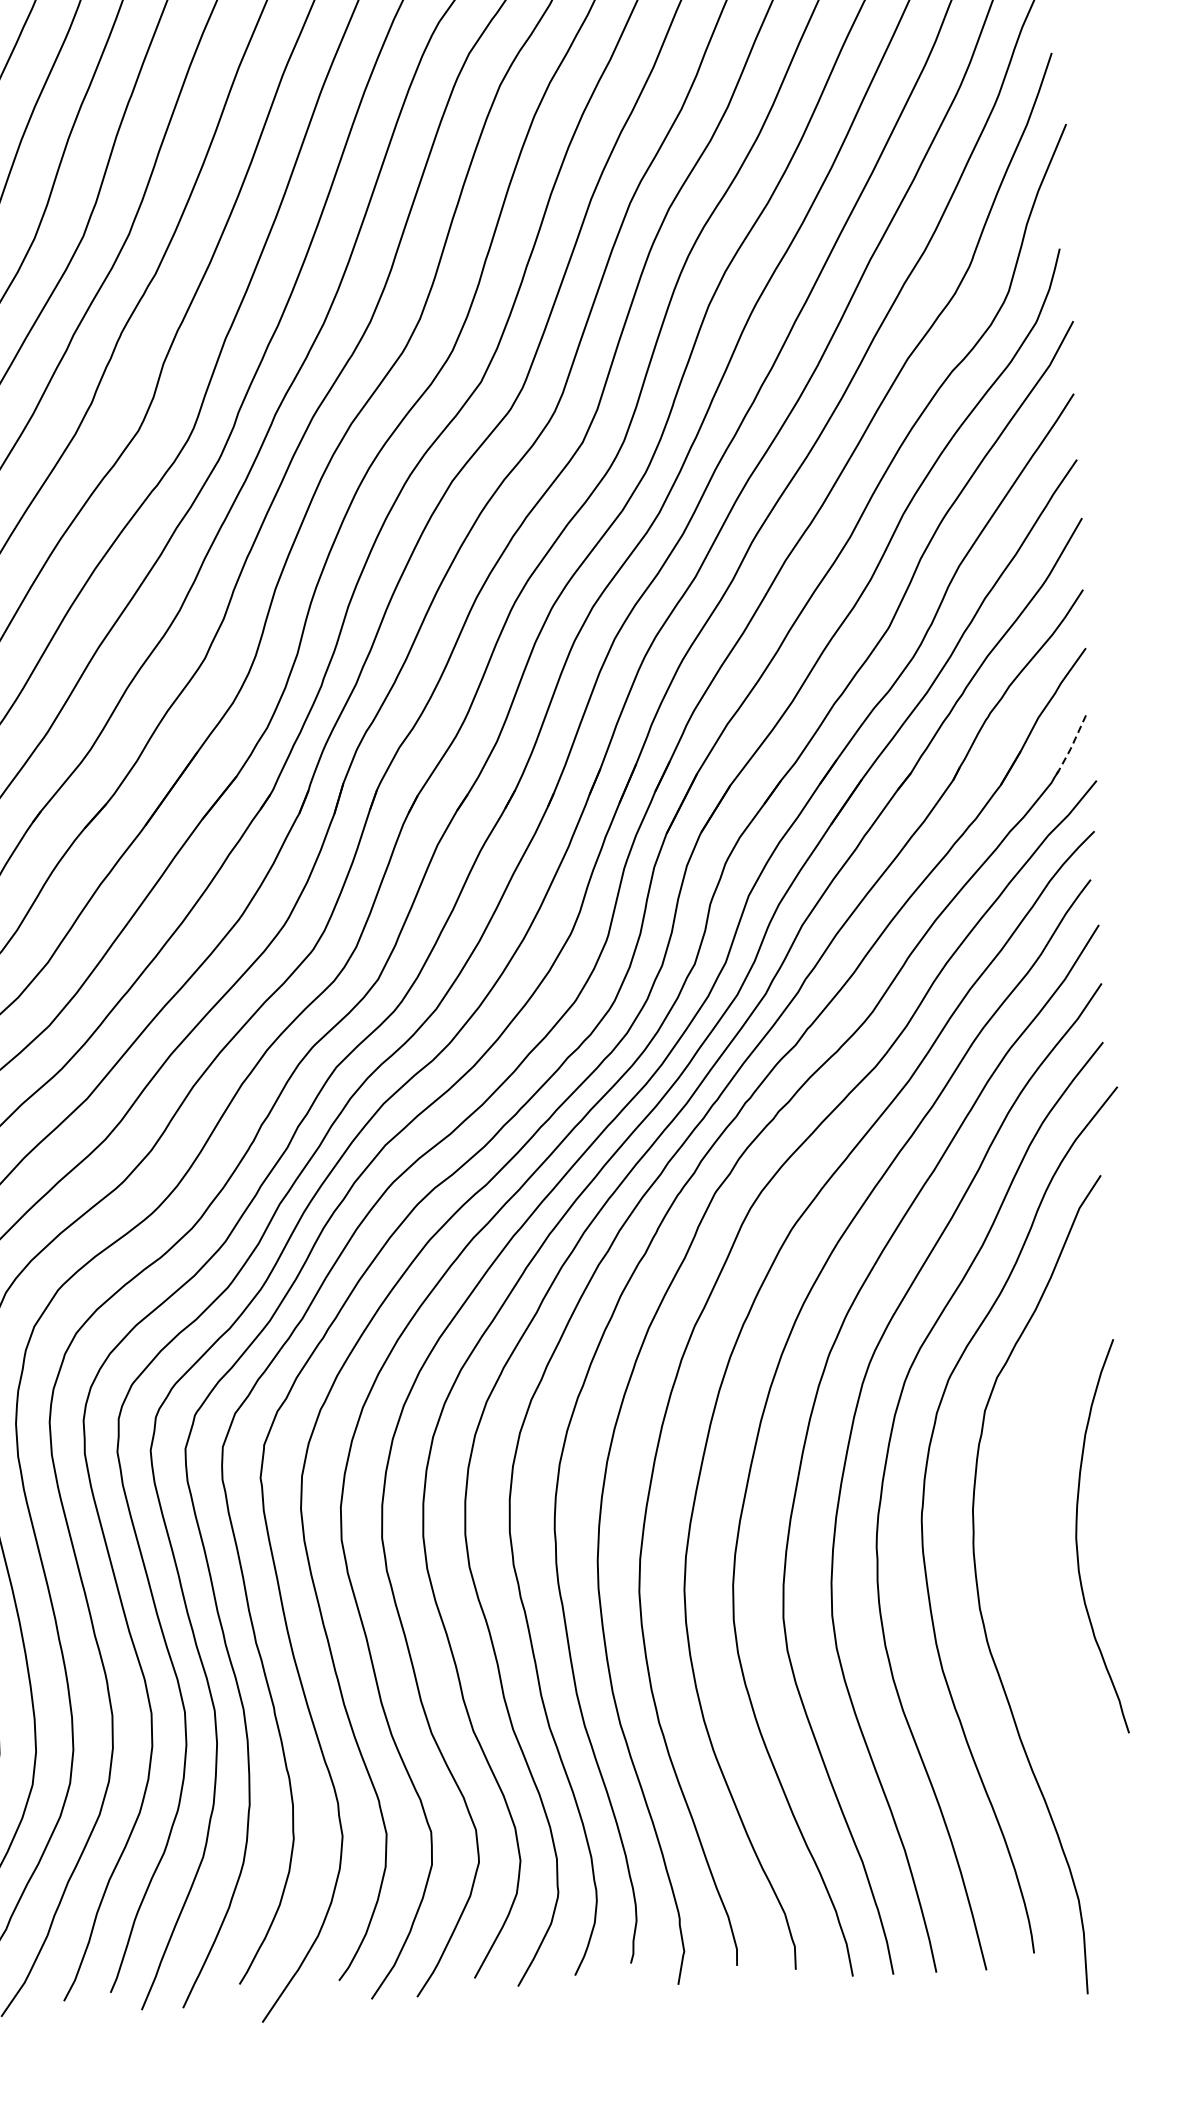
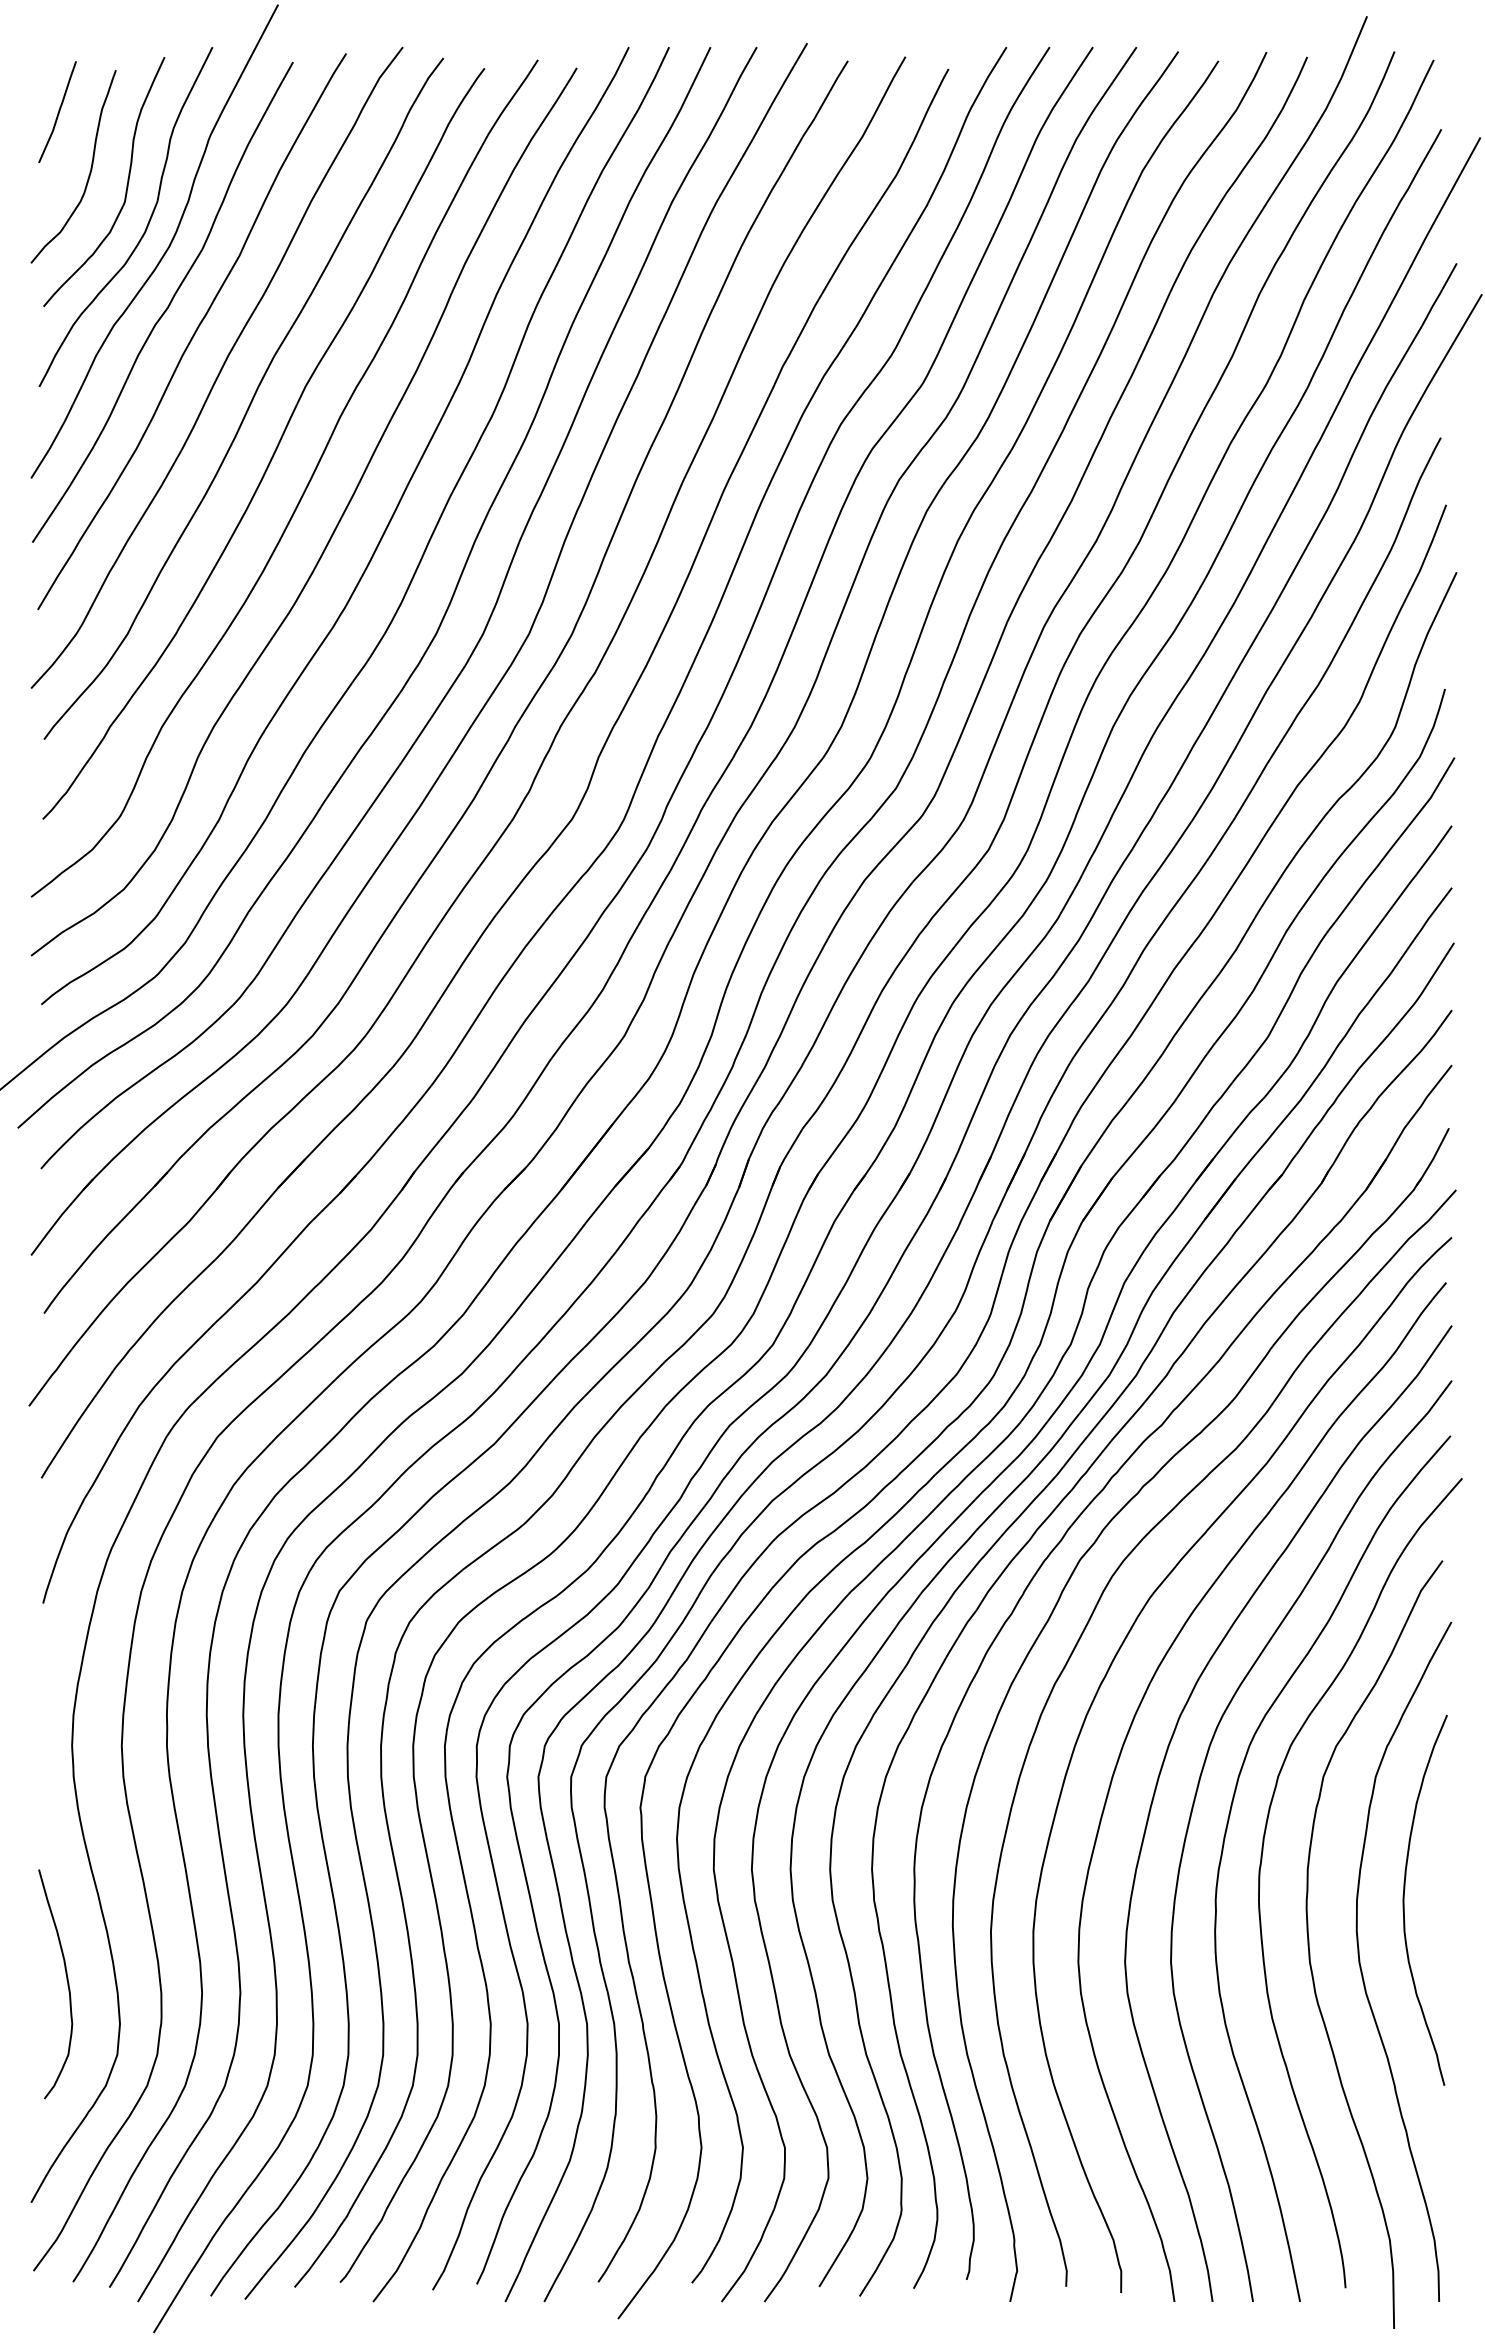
line: (1070, 749) -> (1433, 1159), dashed -> solid
curve: (1036, 1614) -> (1362, 1970), added

